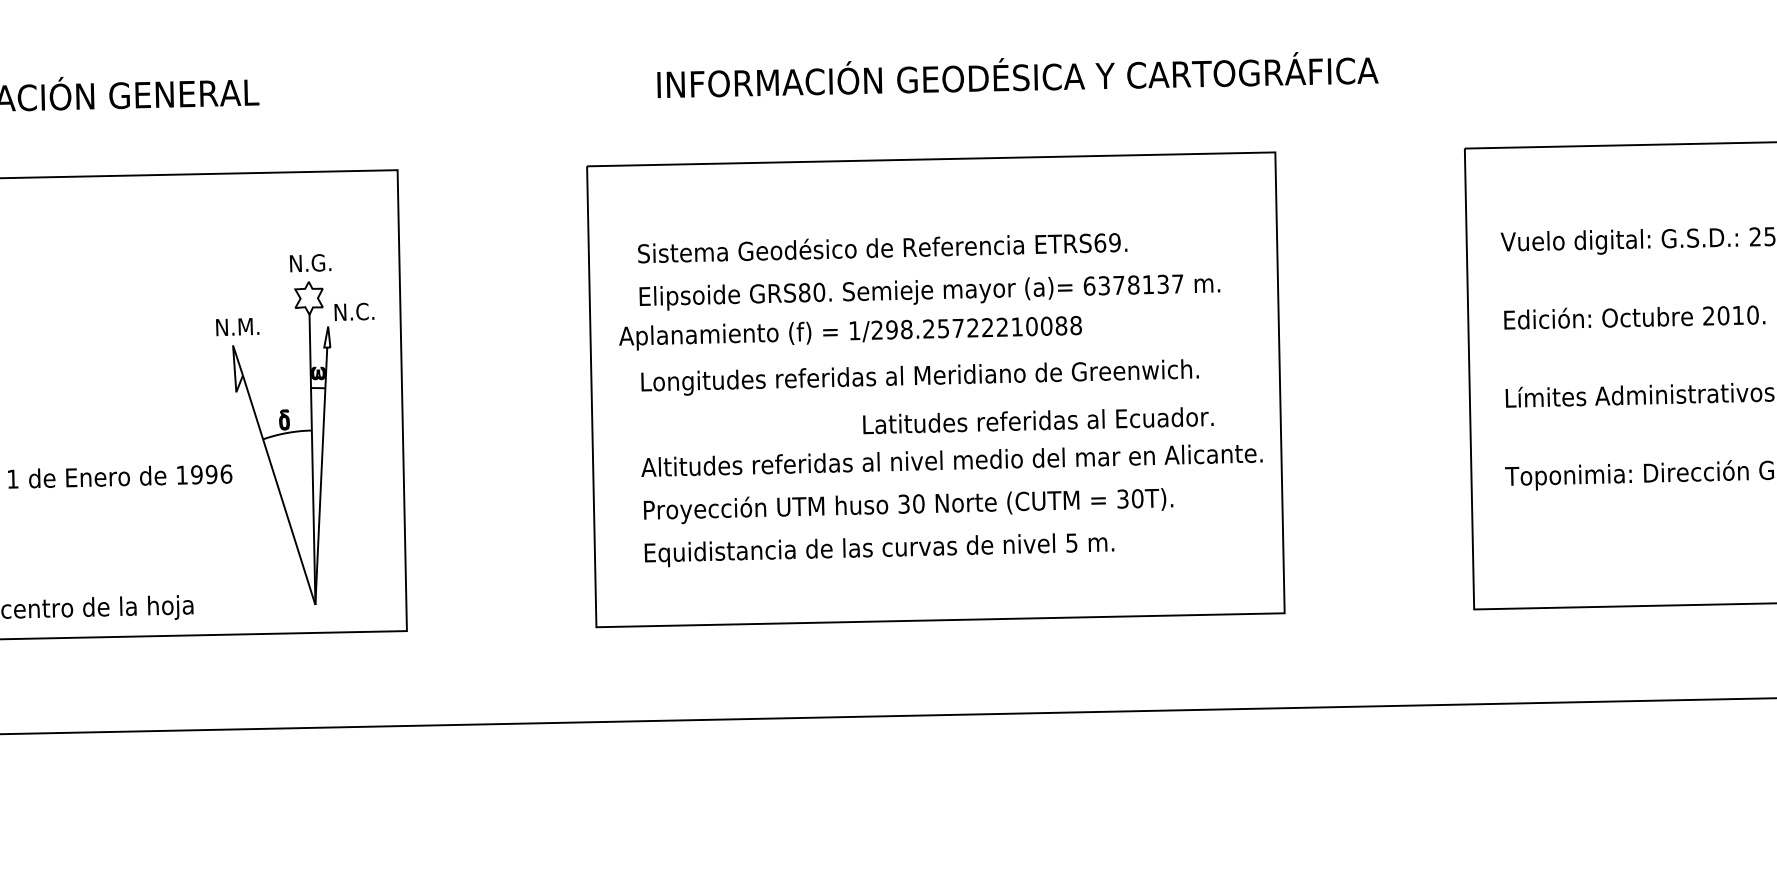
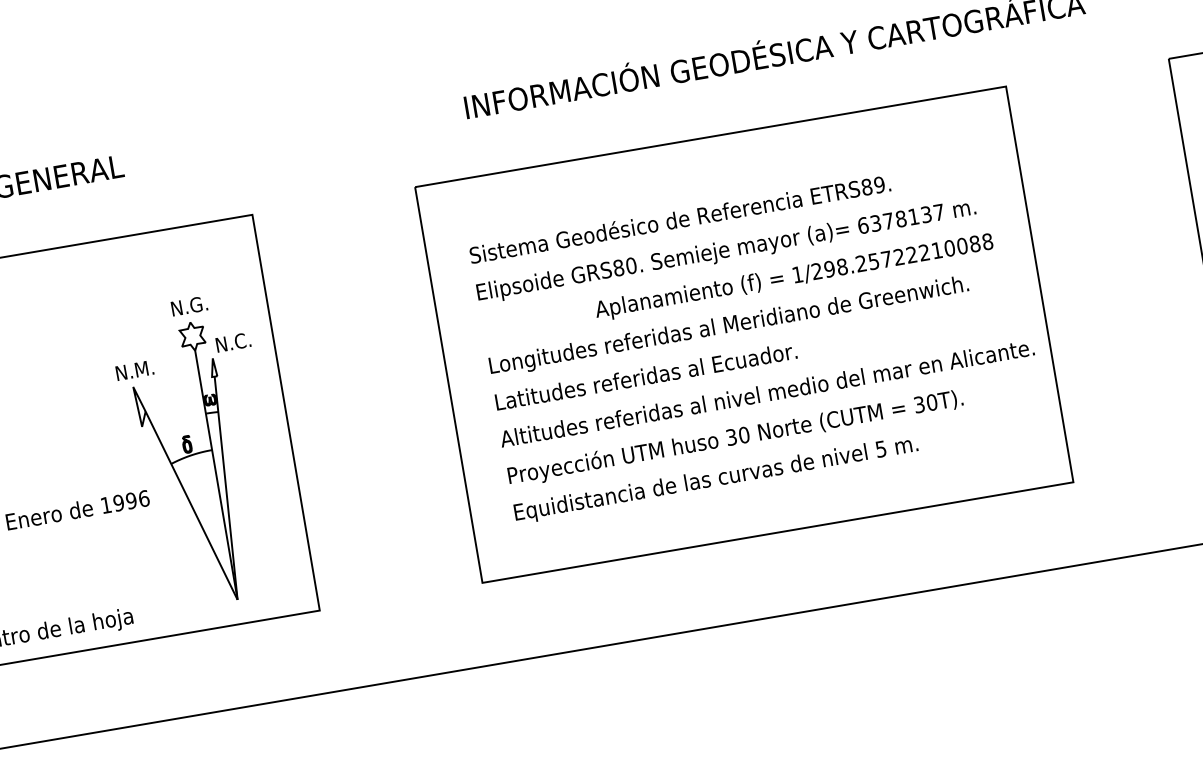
text: (1100, 242) -> (867, 186), ETRS69. -> ETRS89.
text: (850, 333) -> (794, 277), moved
text: (1038, 420) -> (646, 376), moved

